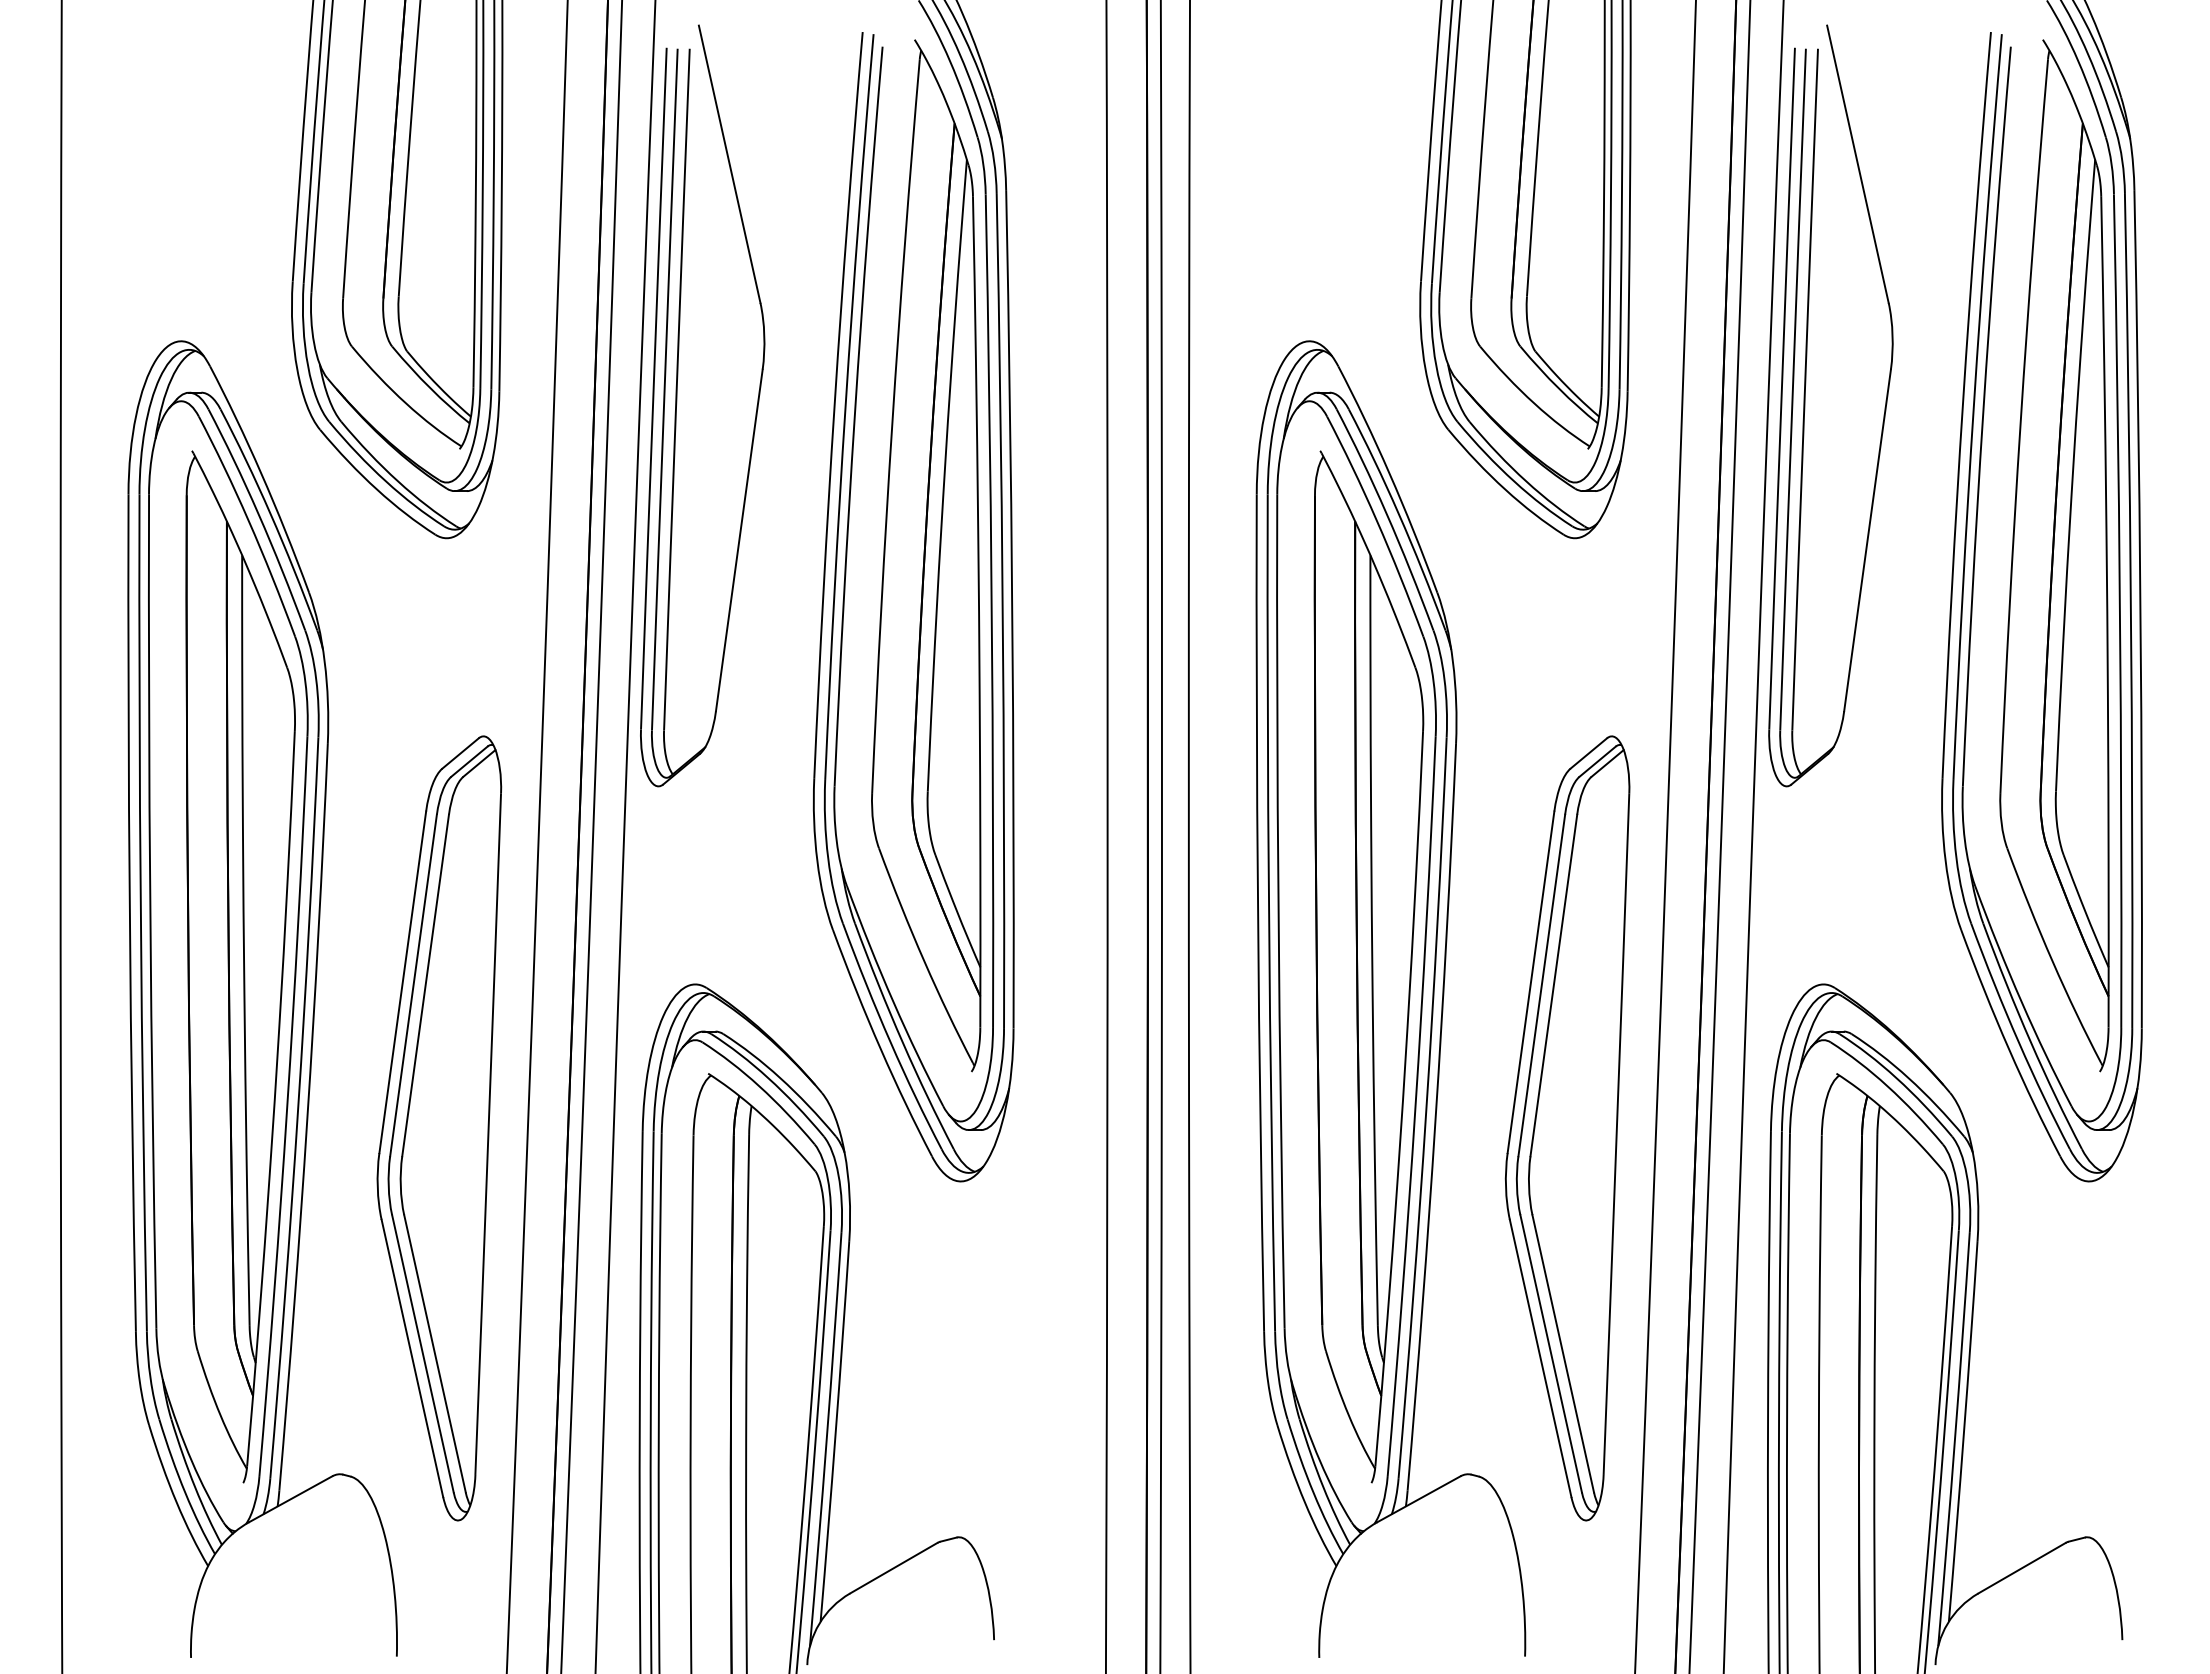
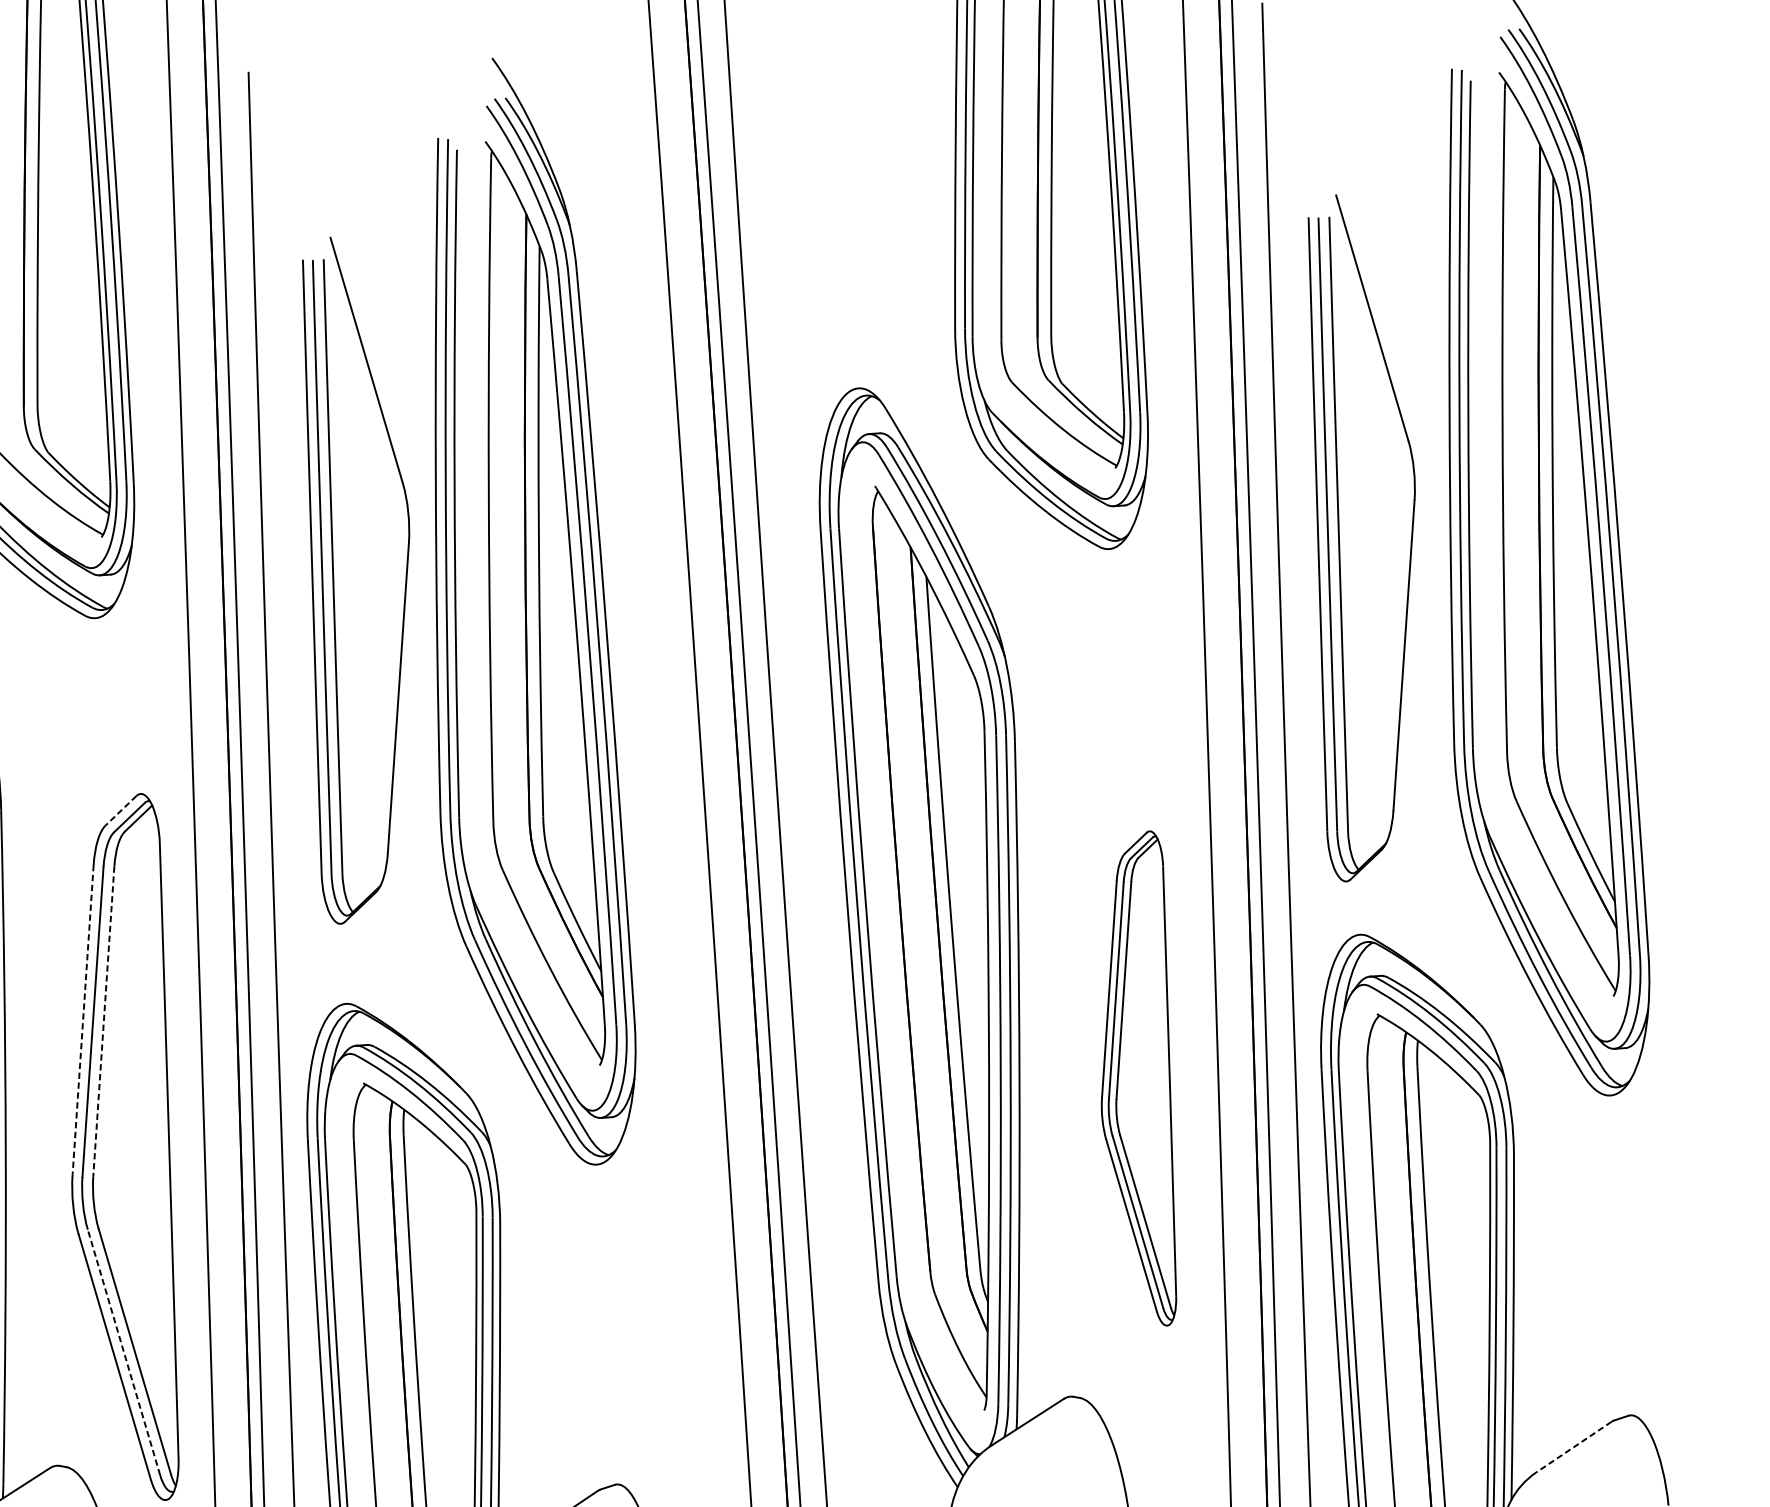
part: (677, 403) -> (334, 578), moved
part: (1805, 405) -> (1339, 538), moved
line: (460, 753) -> (120, 810), solid -> dashed
line: (402, 982) -> (82, 1020), solid -> dashed
line: (425, 986) -> (103, 1022), solid -> dashed
part: (1567, 1128) -> (1138, 1079), size x0.7
line: (422, 1353) -> (123, 1352), solid -> dashed
line: (2021, 1568) -> (1573, 1447), solid -> dashed

